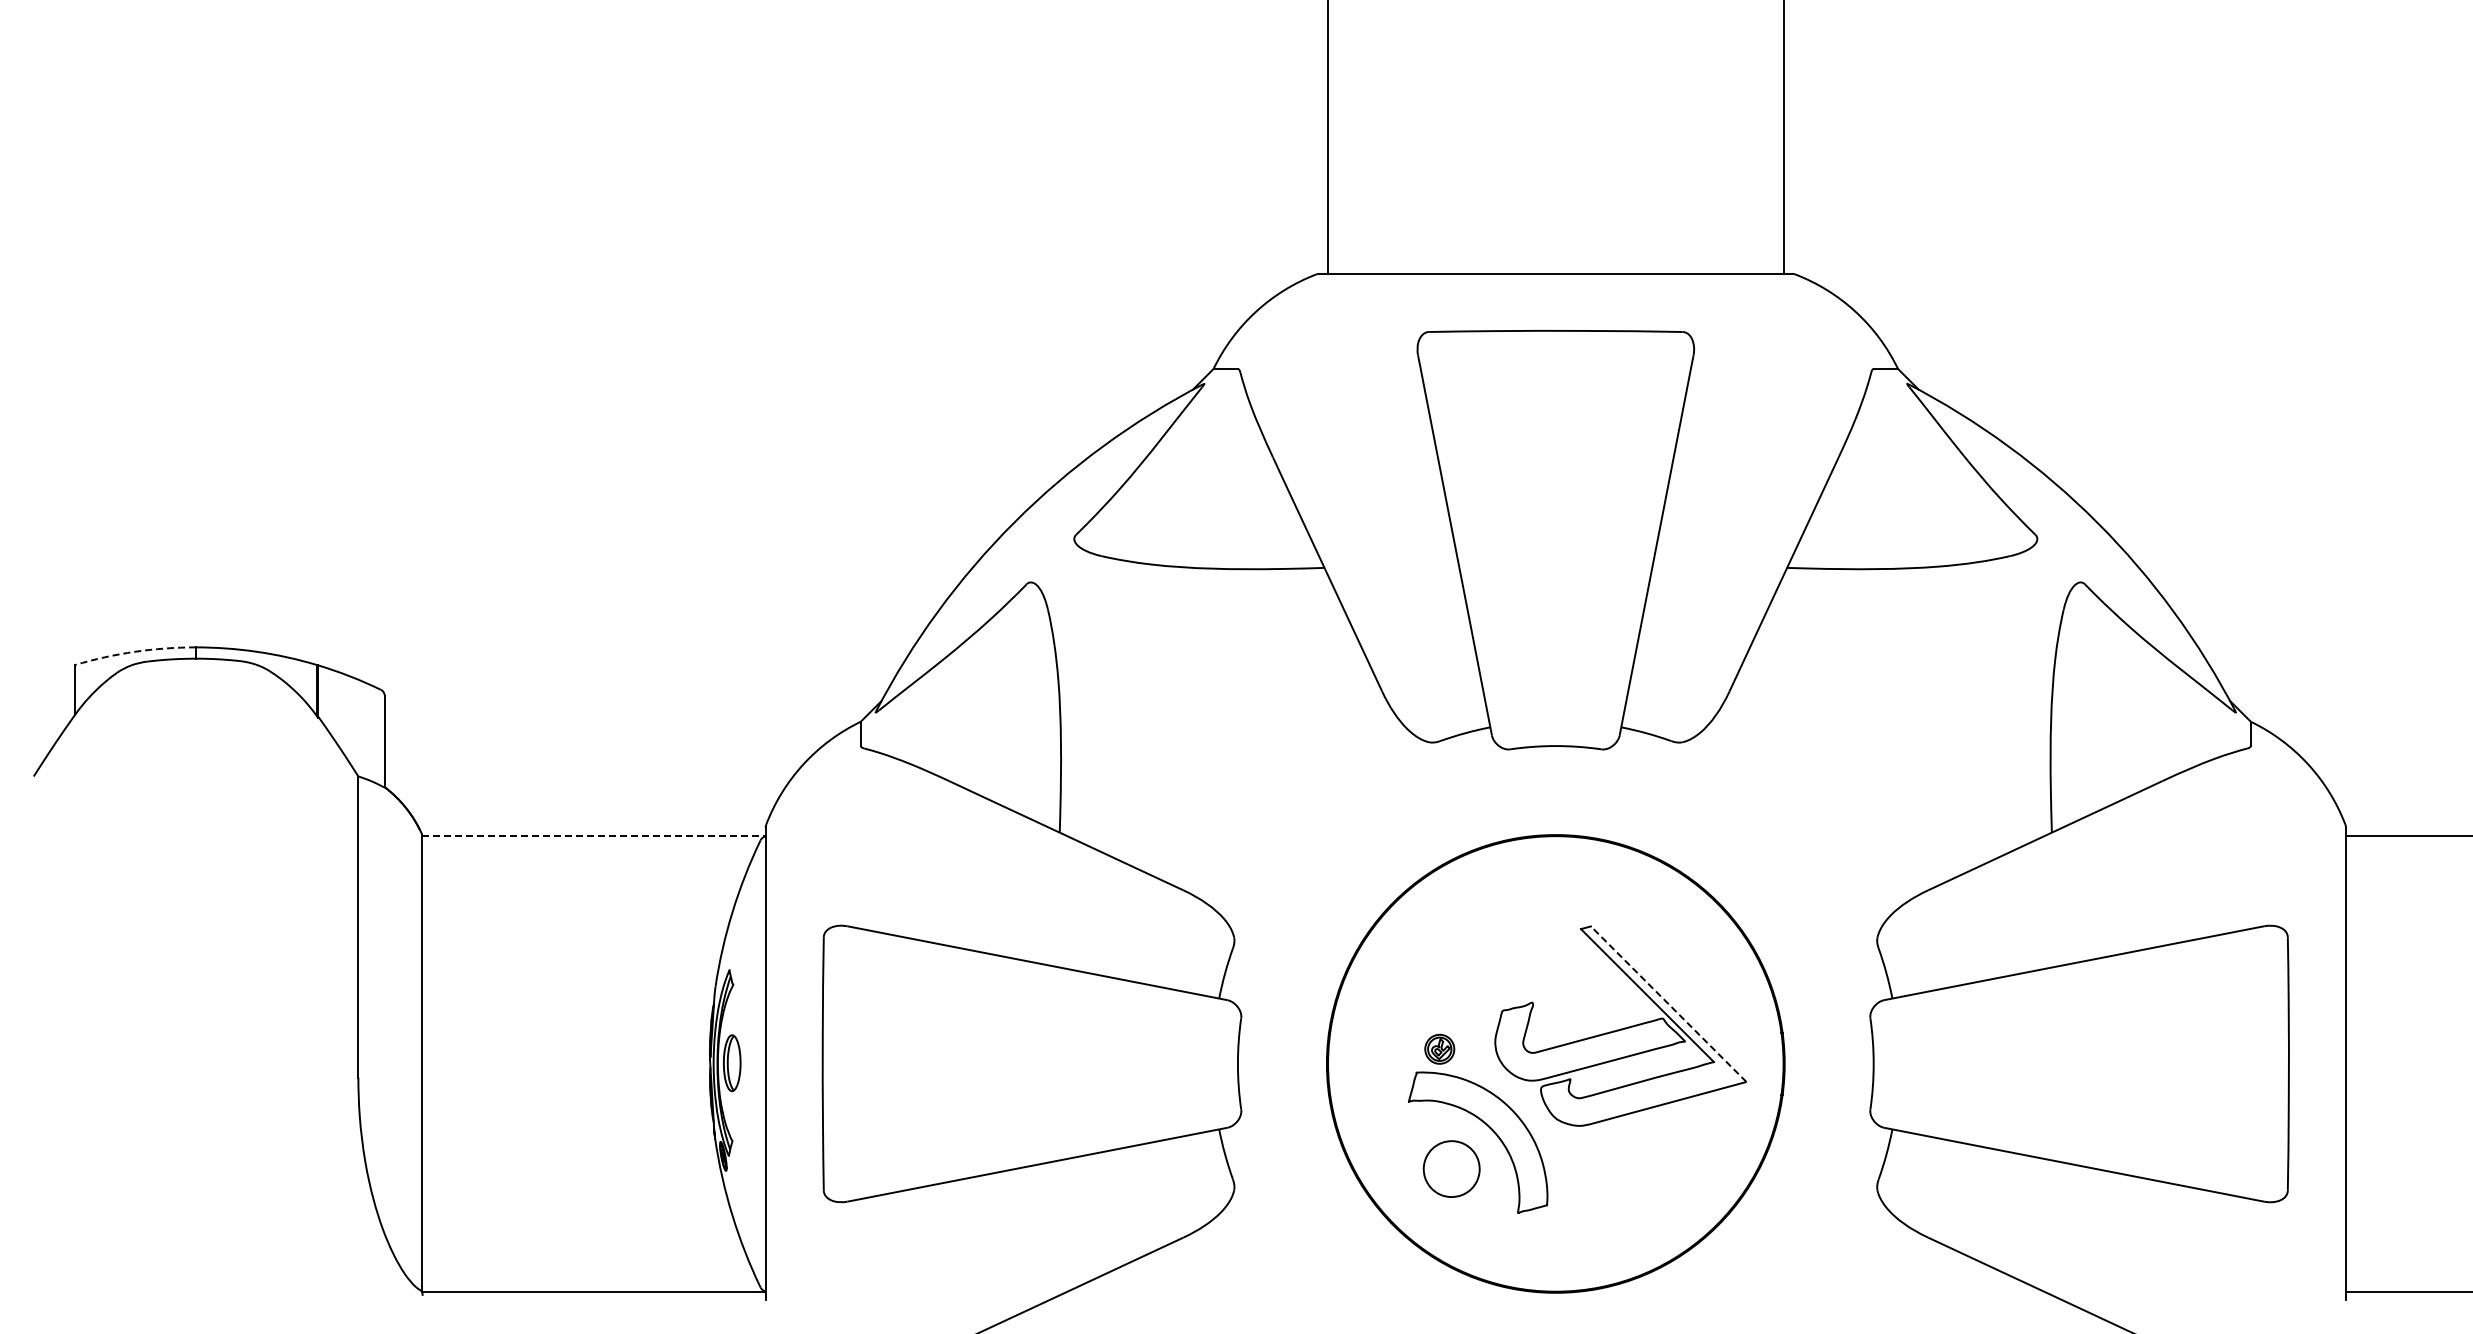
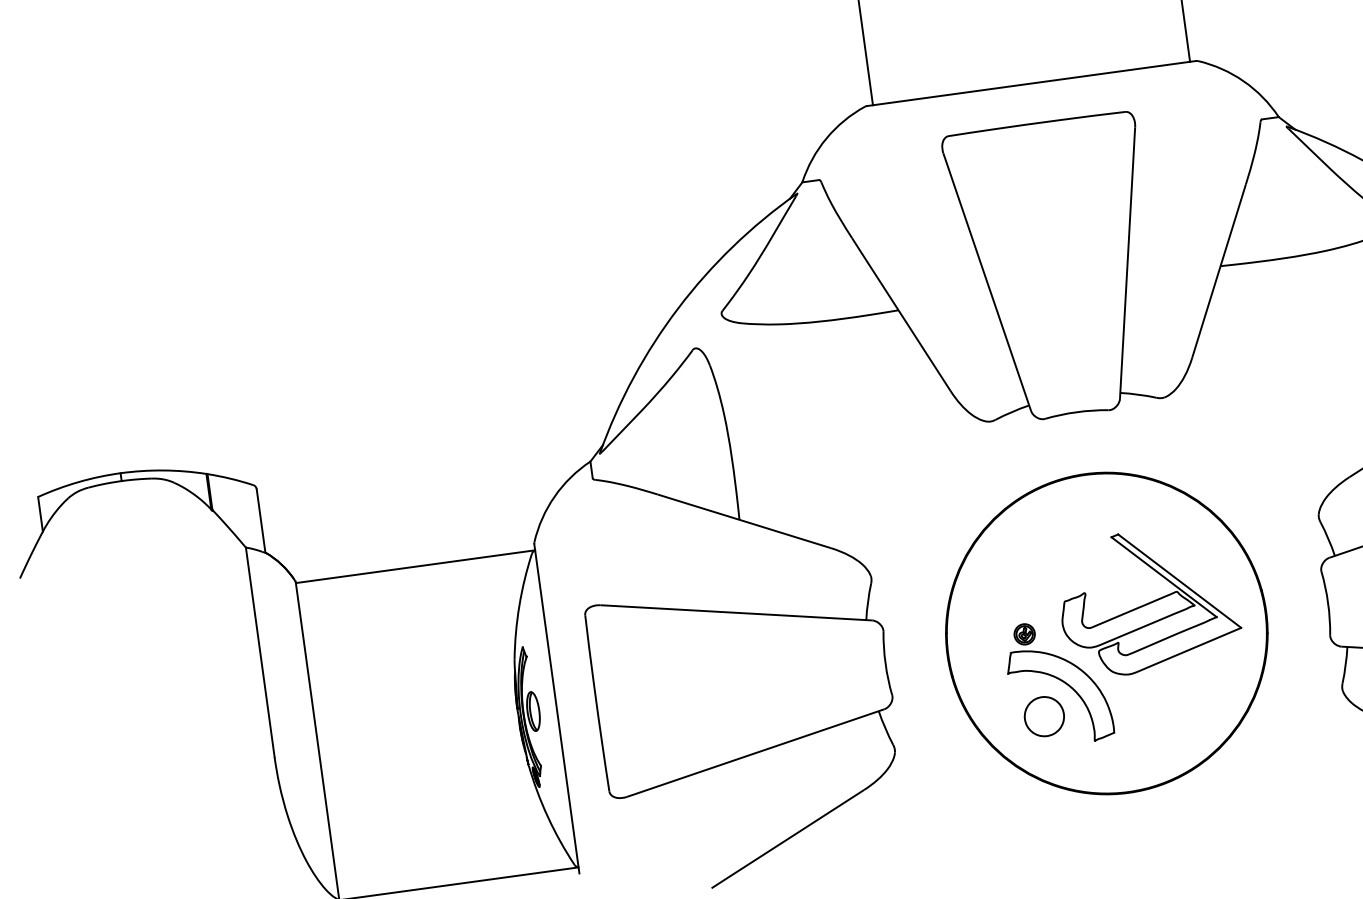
arc: (134, 651) -> (78, 481), dashed -> solid
line: (593, 836) -> (415, 566), dashed -> solid
line: (1668, 1004) -> (1179, 581), dashed -> solid

